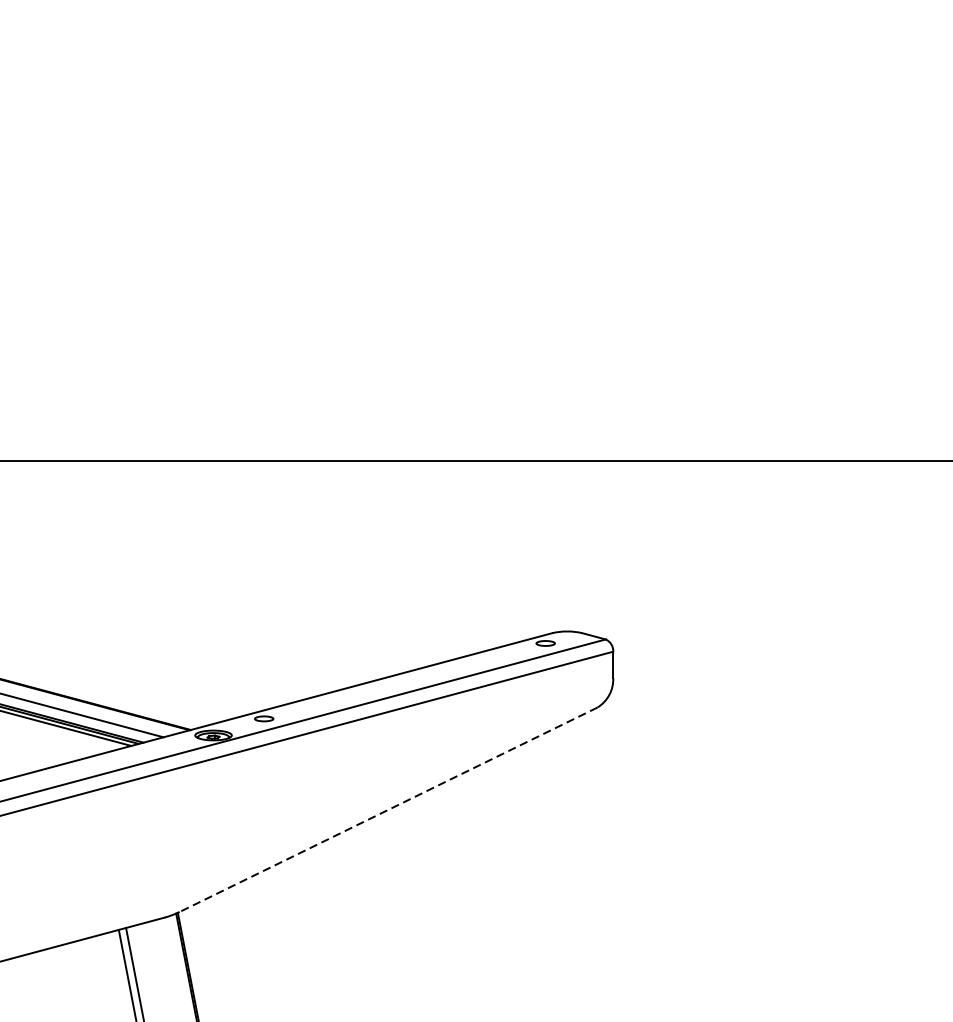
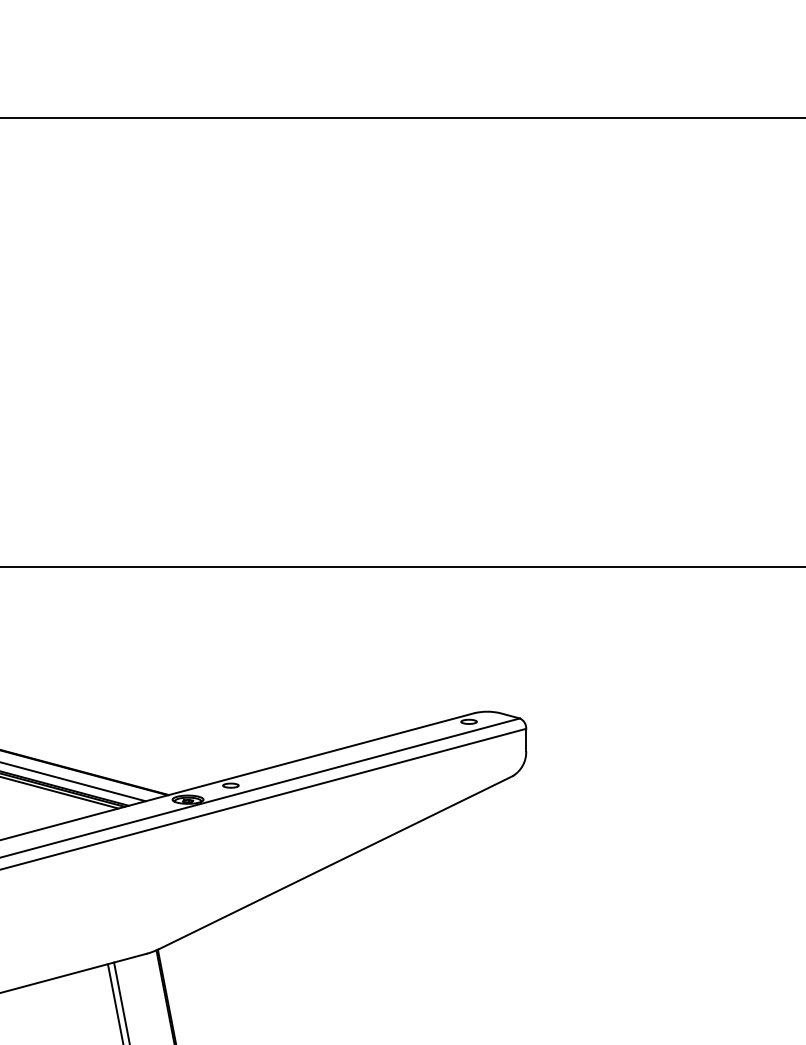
line: (389, 809) -> (336, 862), dashed -> solid

